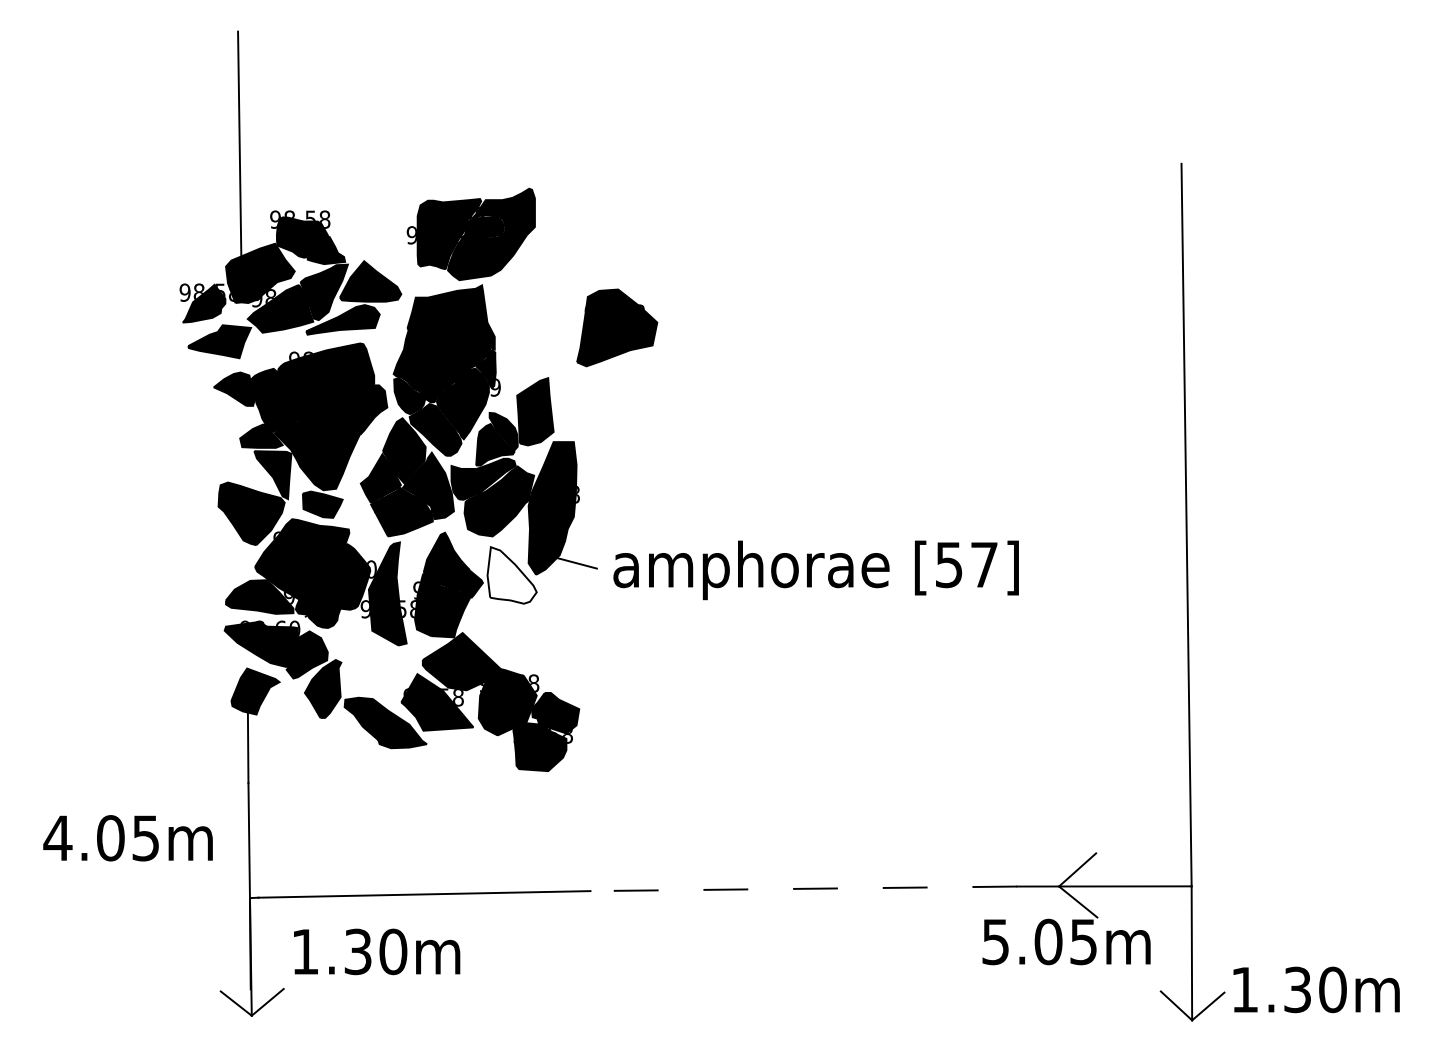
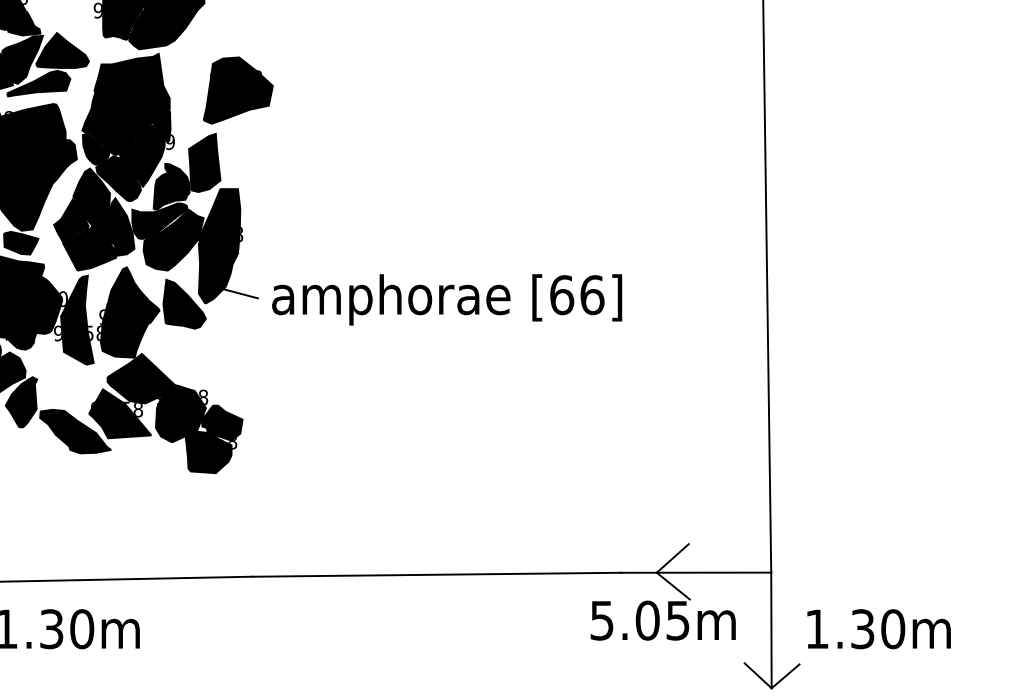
part: (617, 327) -> (238, 90), moved
text: (966, 564) -> (576, 294), [57] -> [66]
fill: (511, 575) -> (184, 304), added
line: (803, 888) -> (436, 574), dashed -> solid
text: (1316, 989) -> (879, 628), moved

